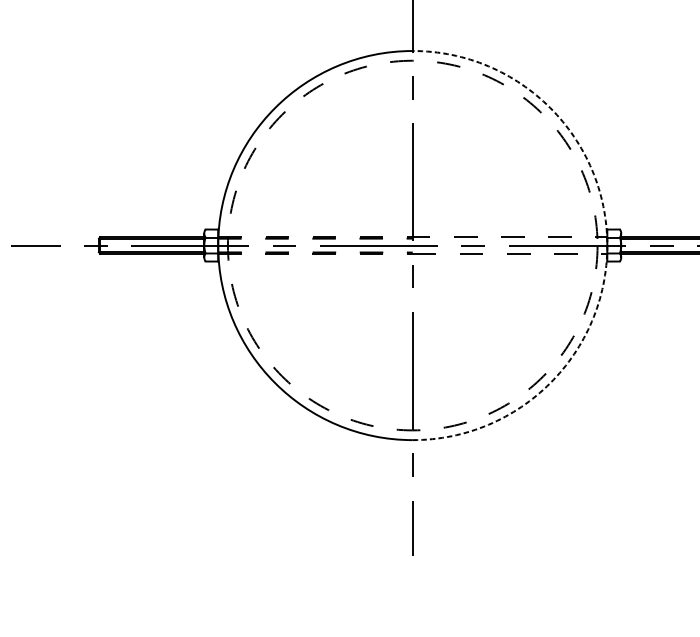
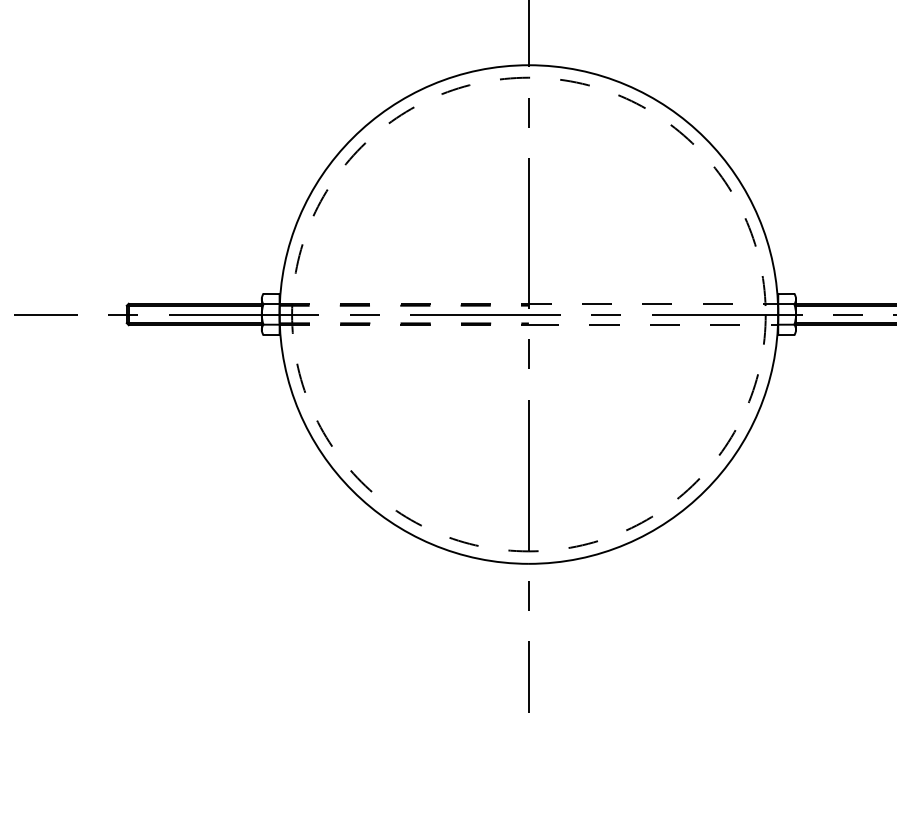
arc: (607, 245) -> (778, 314), dashed -> solid

